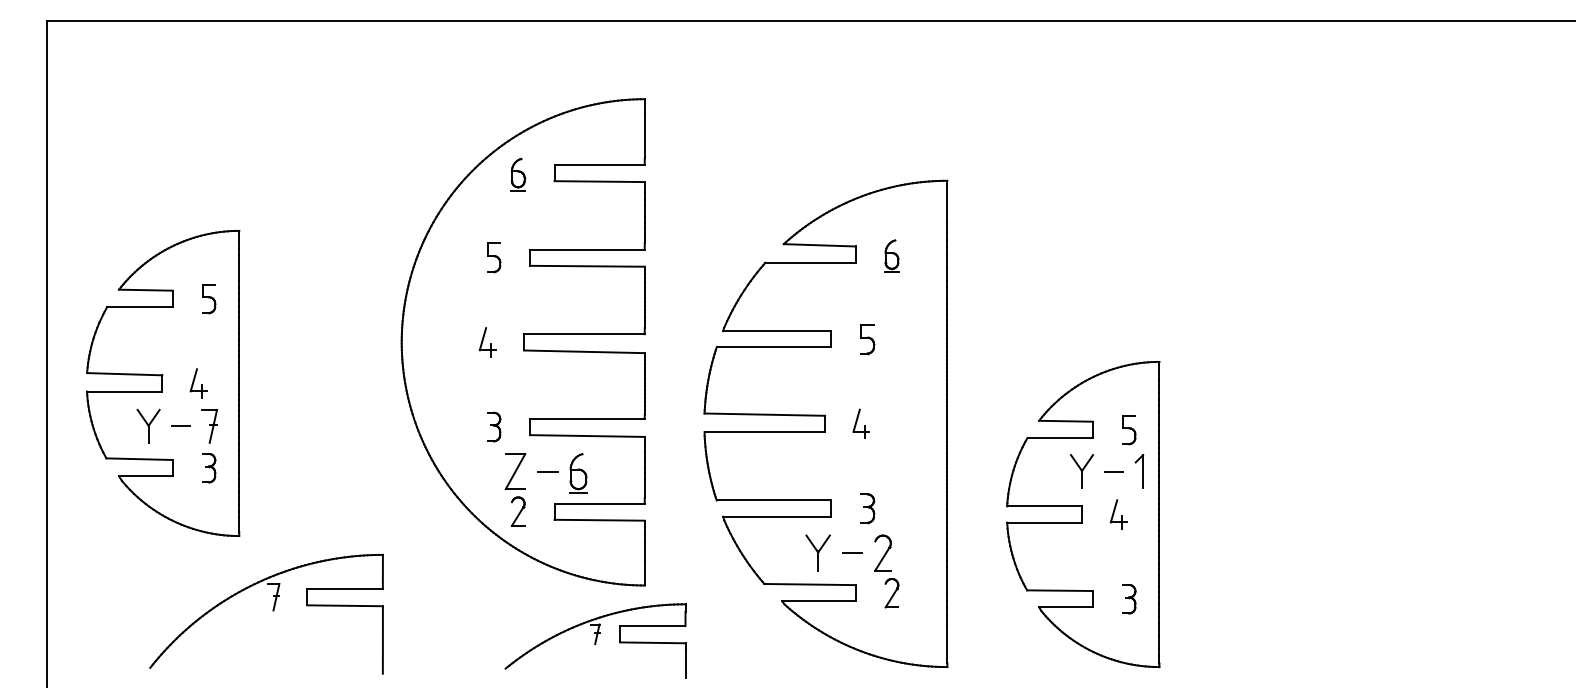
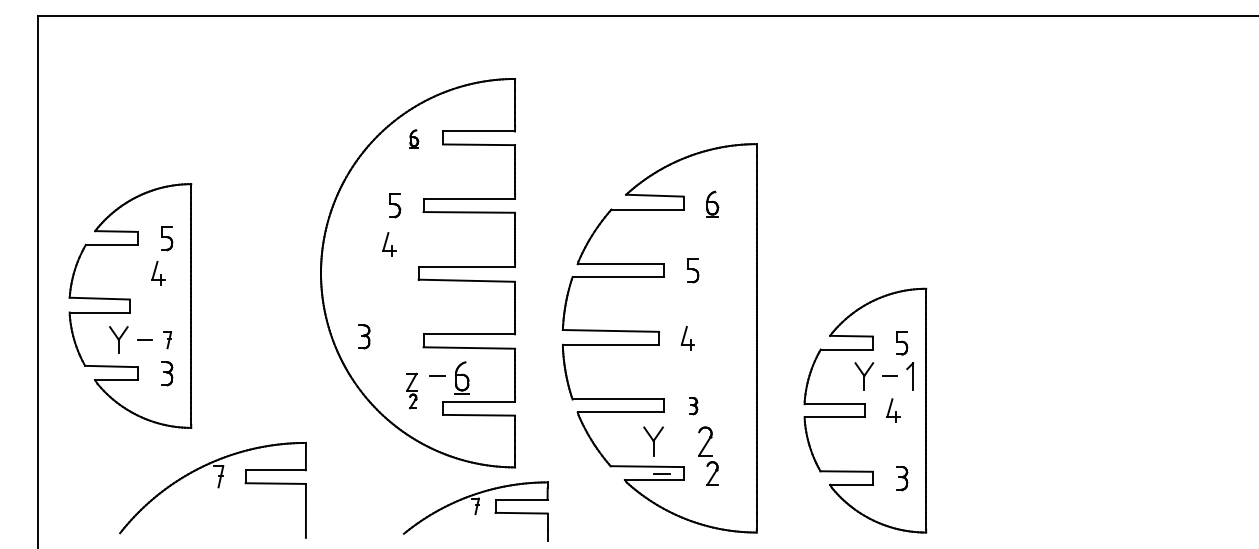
part: (518, 174) -> (414, 139), size x0.7
part: (487, 342) -> (389, 244), moved
part: (198, 383) -> (158, 273), moved
part: (209, 426) -> (167, 340), size x0.6
part: (494, 426) -> (364, 336), moved
part: (515, 489) -> (411, 390), size x0.6
part: (867, 508) -> (692, 405), size x0.7
line: (852, 552) -> (661, 473), moved

